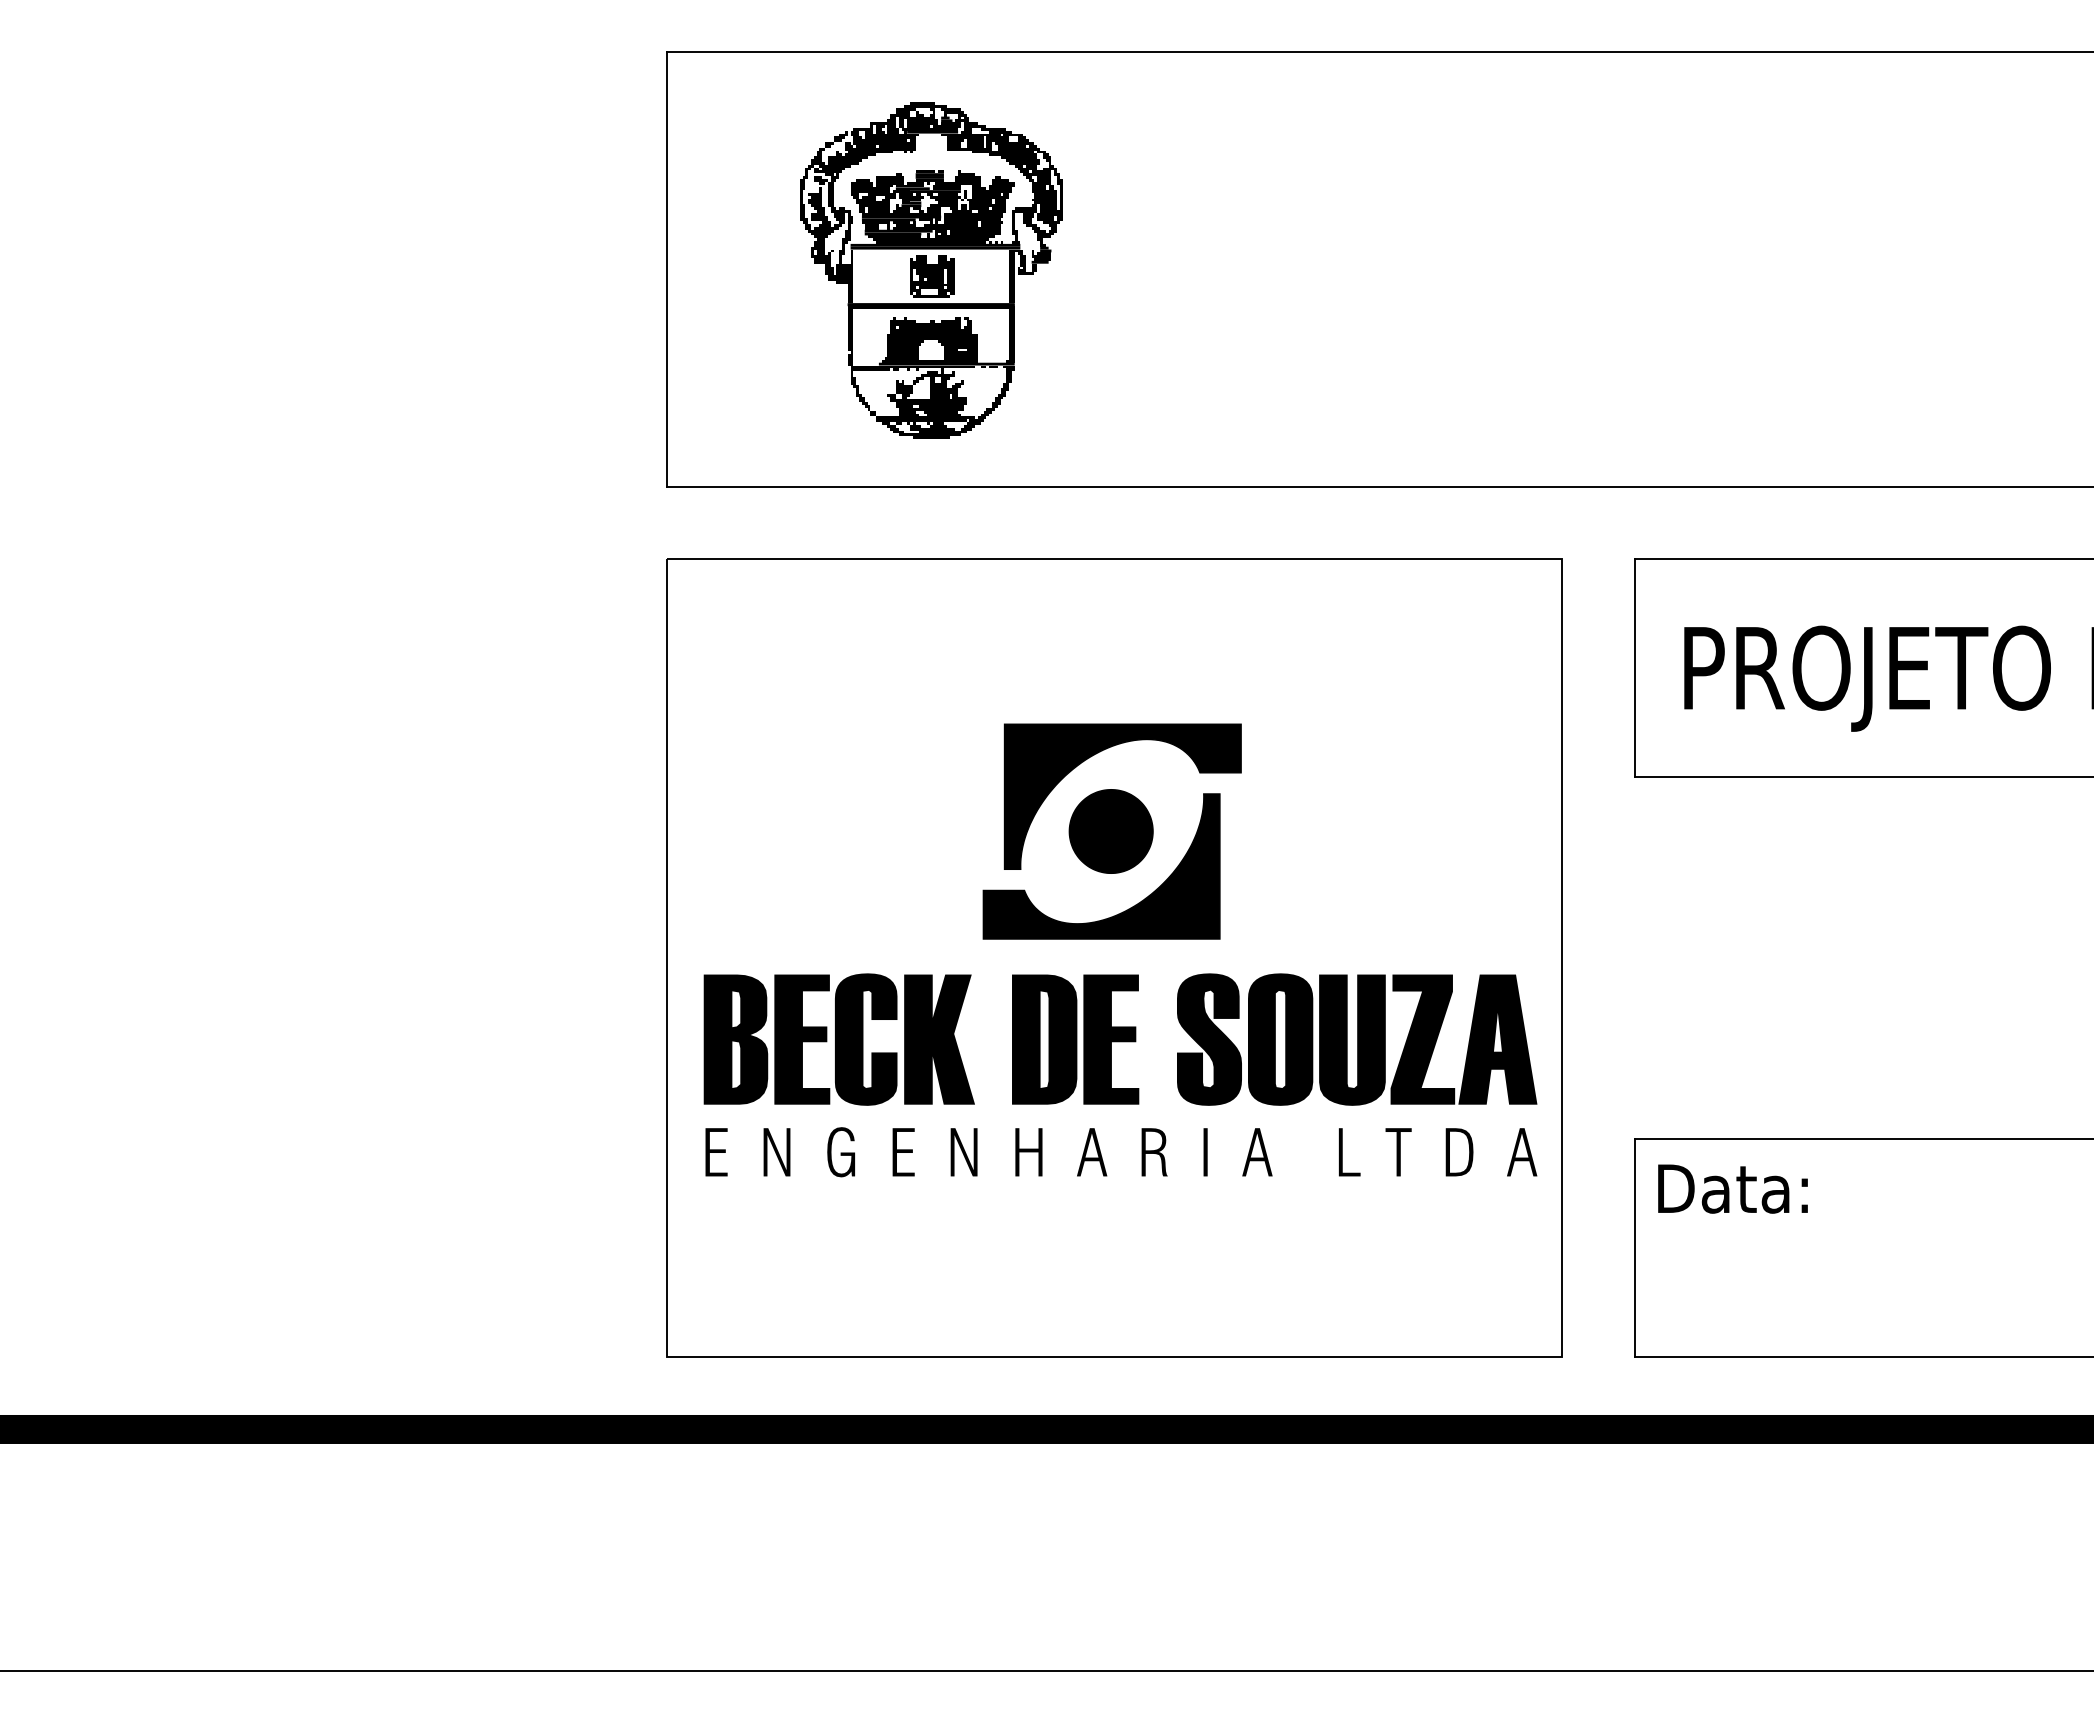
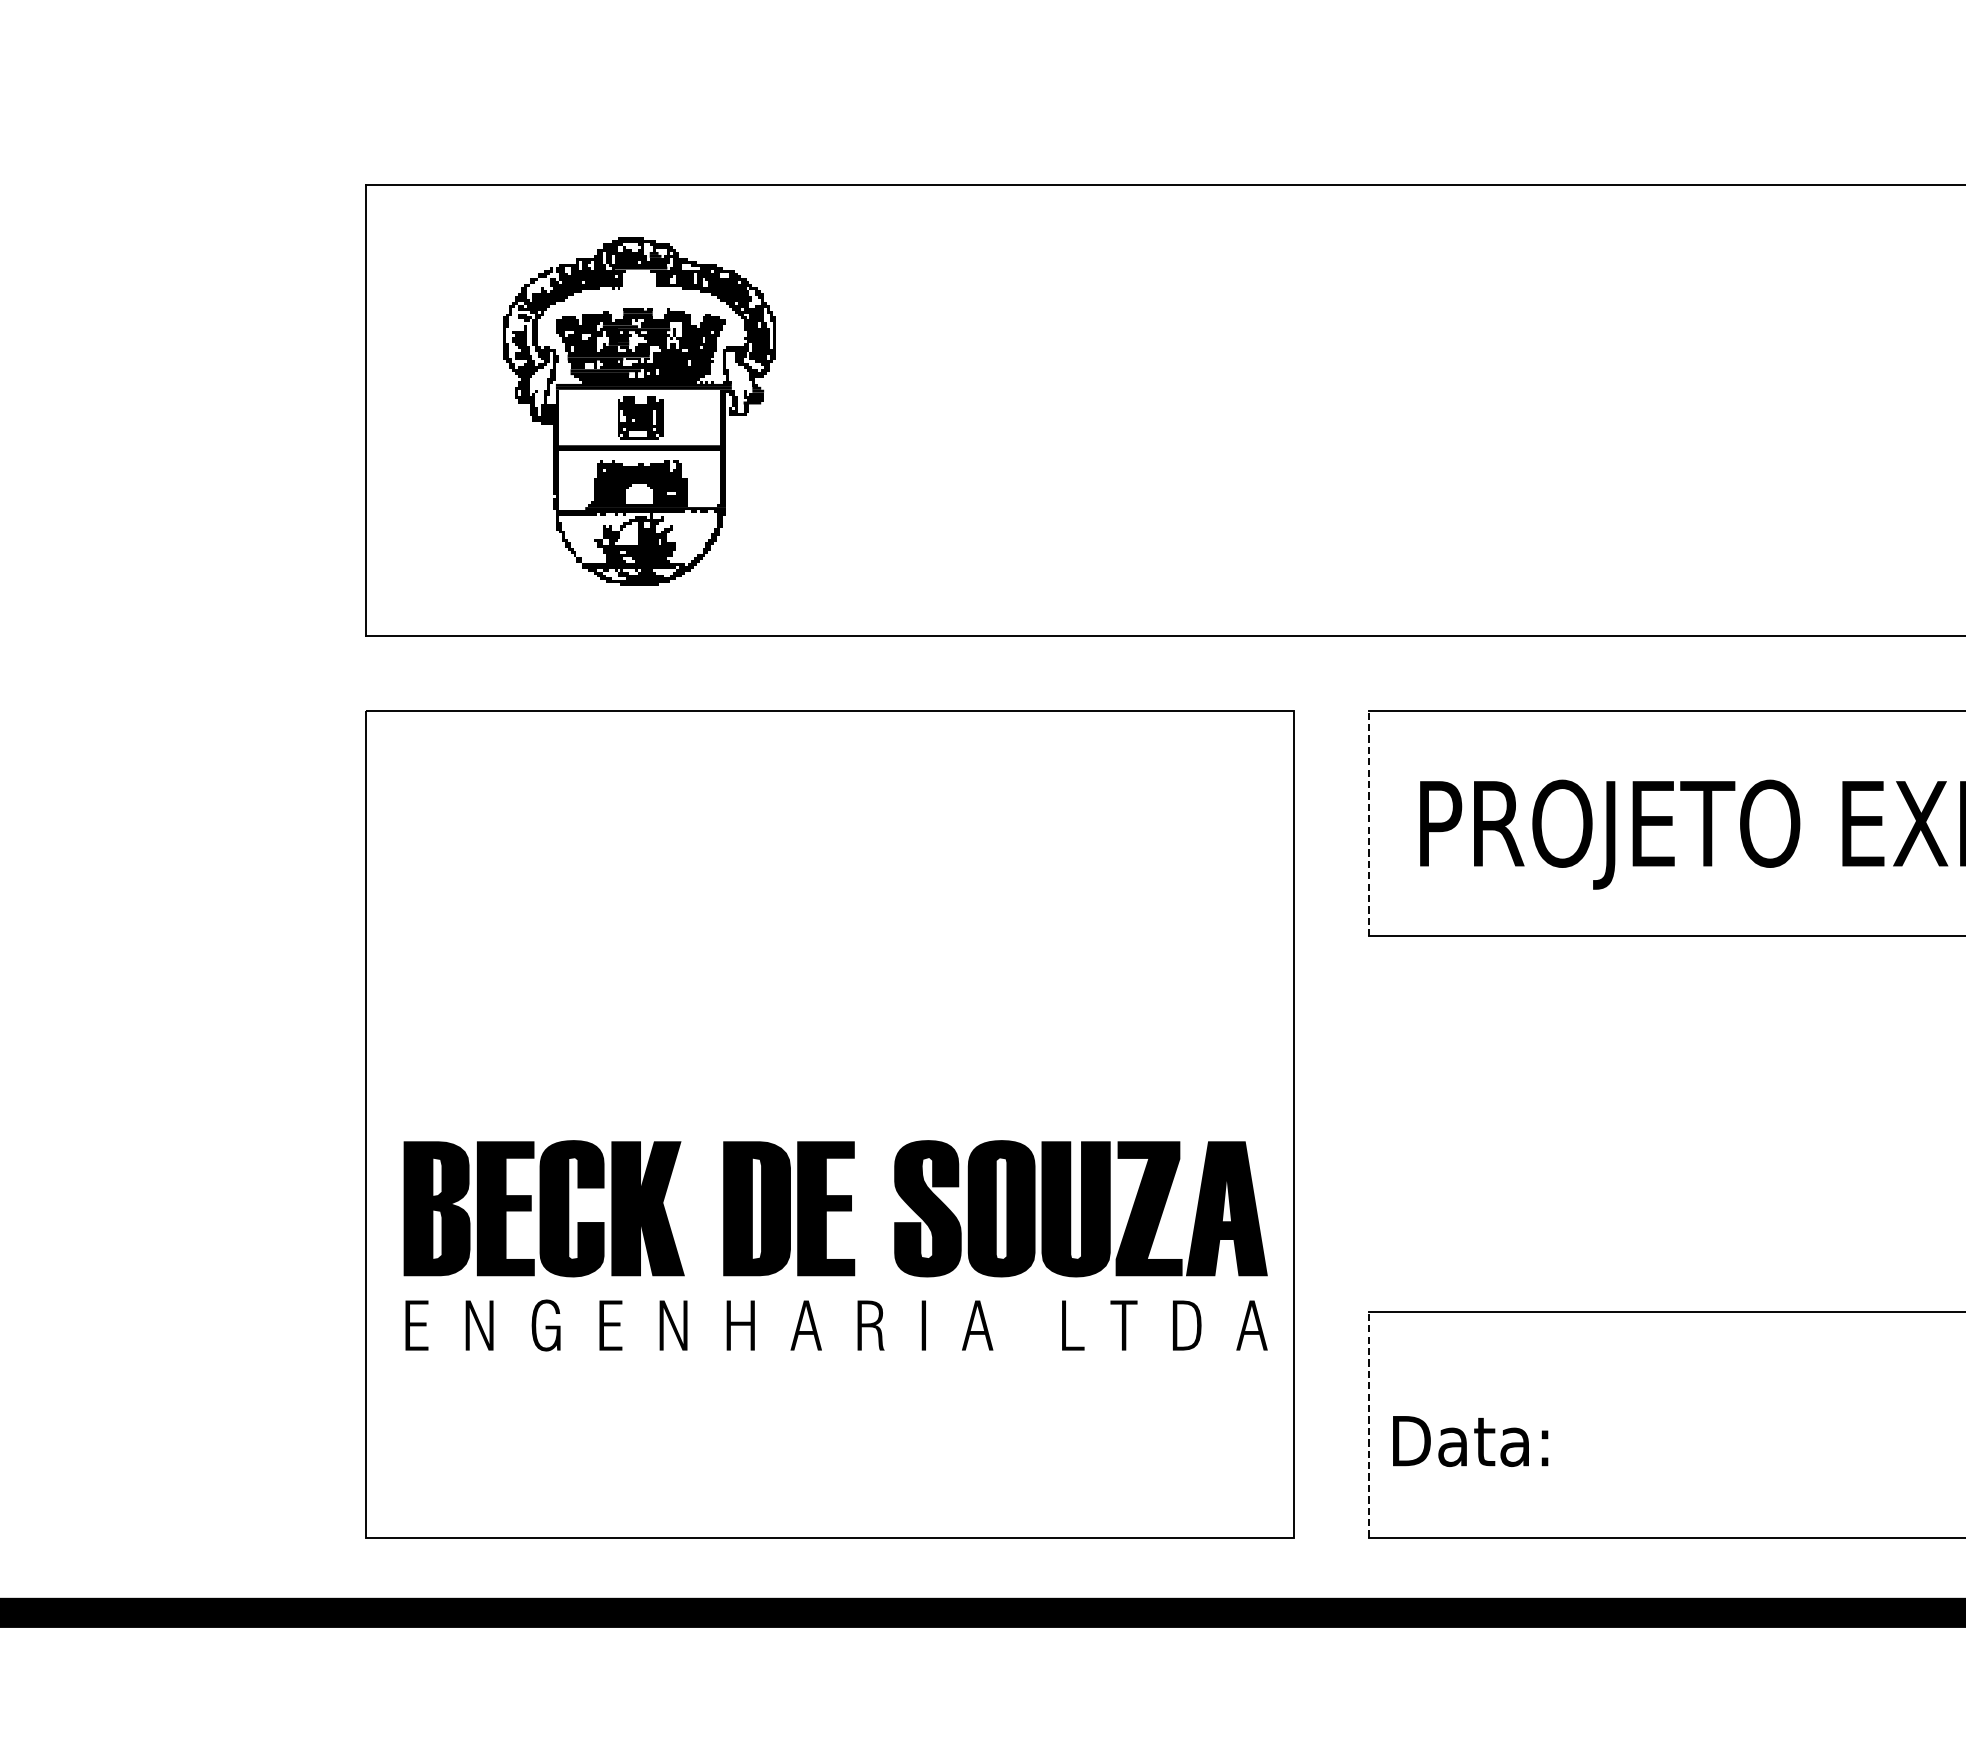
line: (1634, 668) -> (1368, 824), solid -> dashed
part: (1111, 831) -> (826, 993), removed
text: (1732, 1188) -> (1470, 1440), moved
line: (1634, 1248) -> (1368, 1425), solid -> dashed

